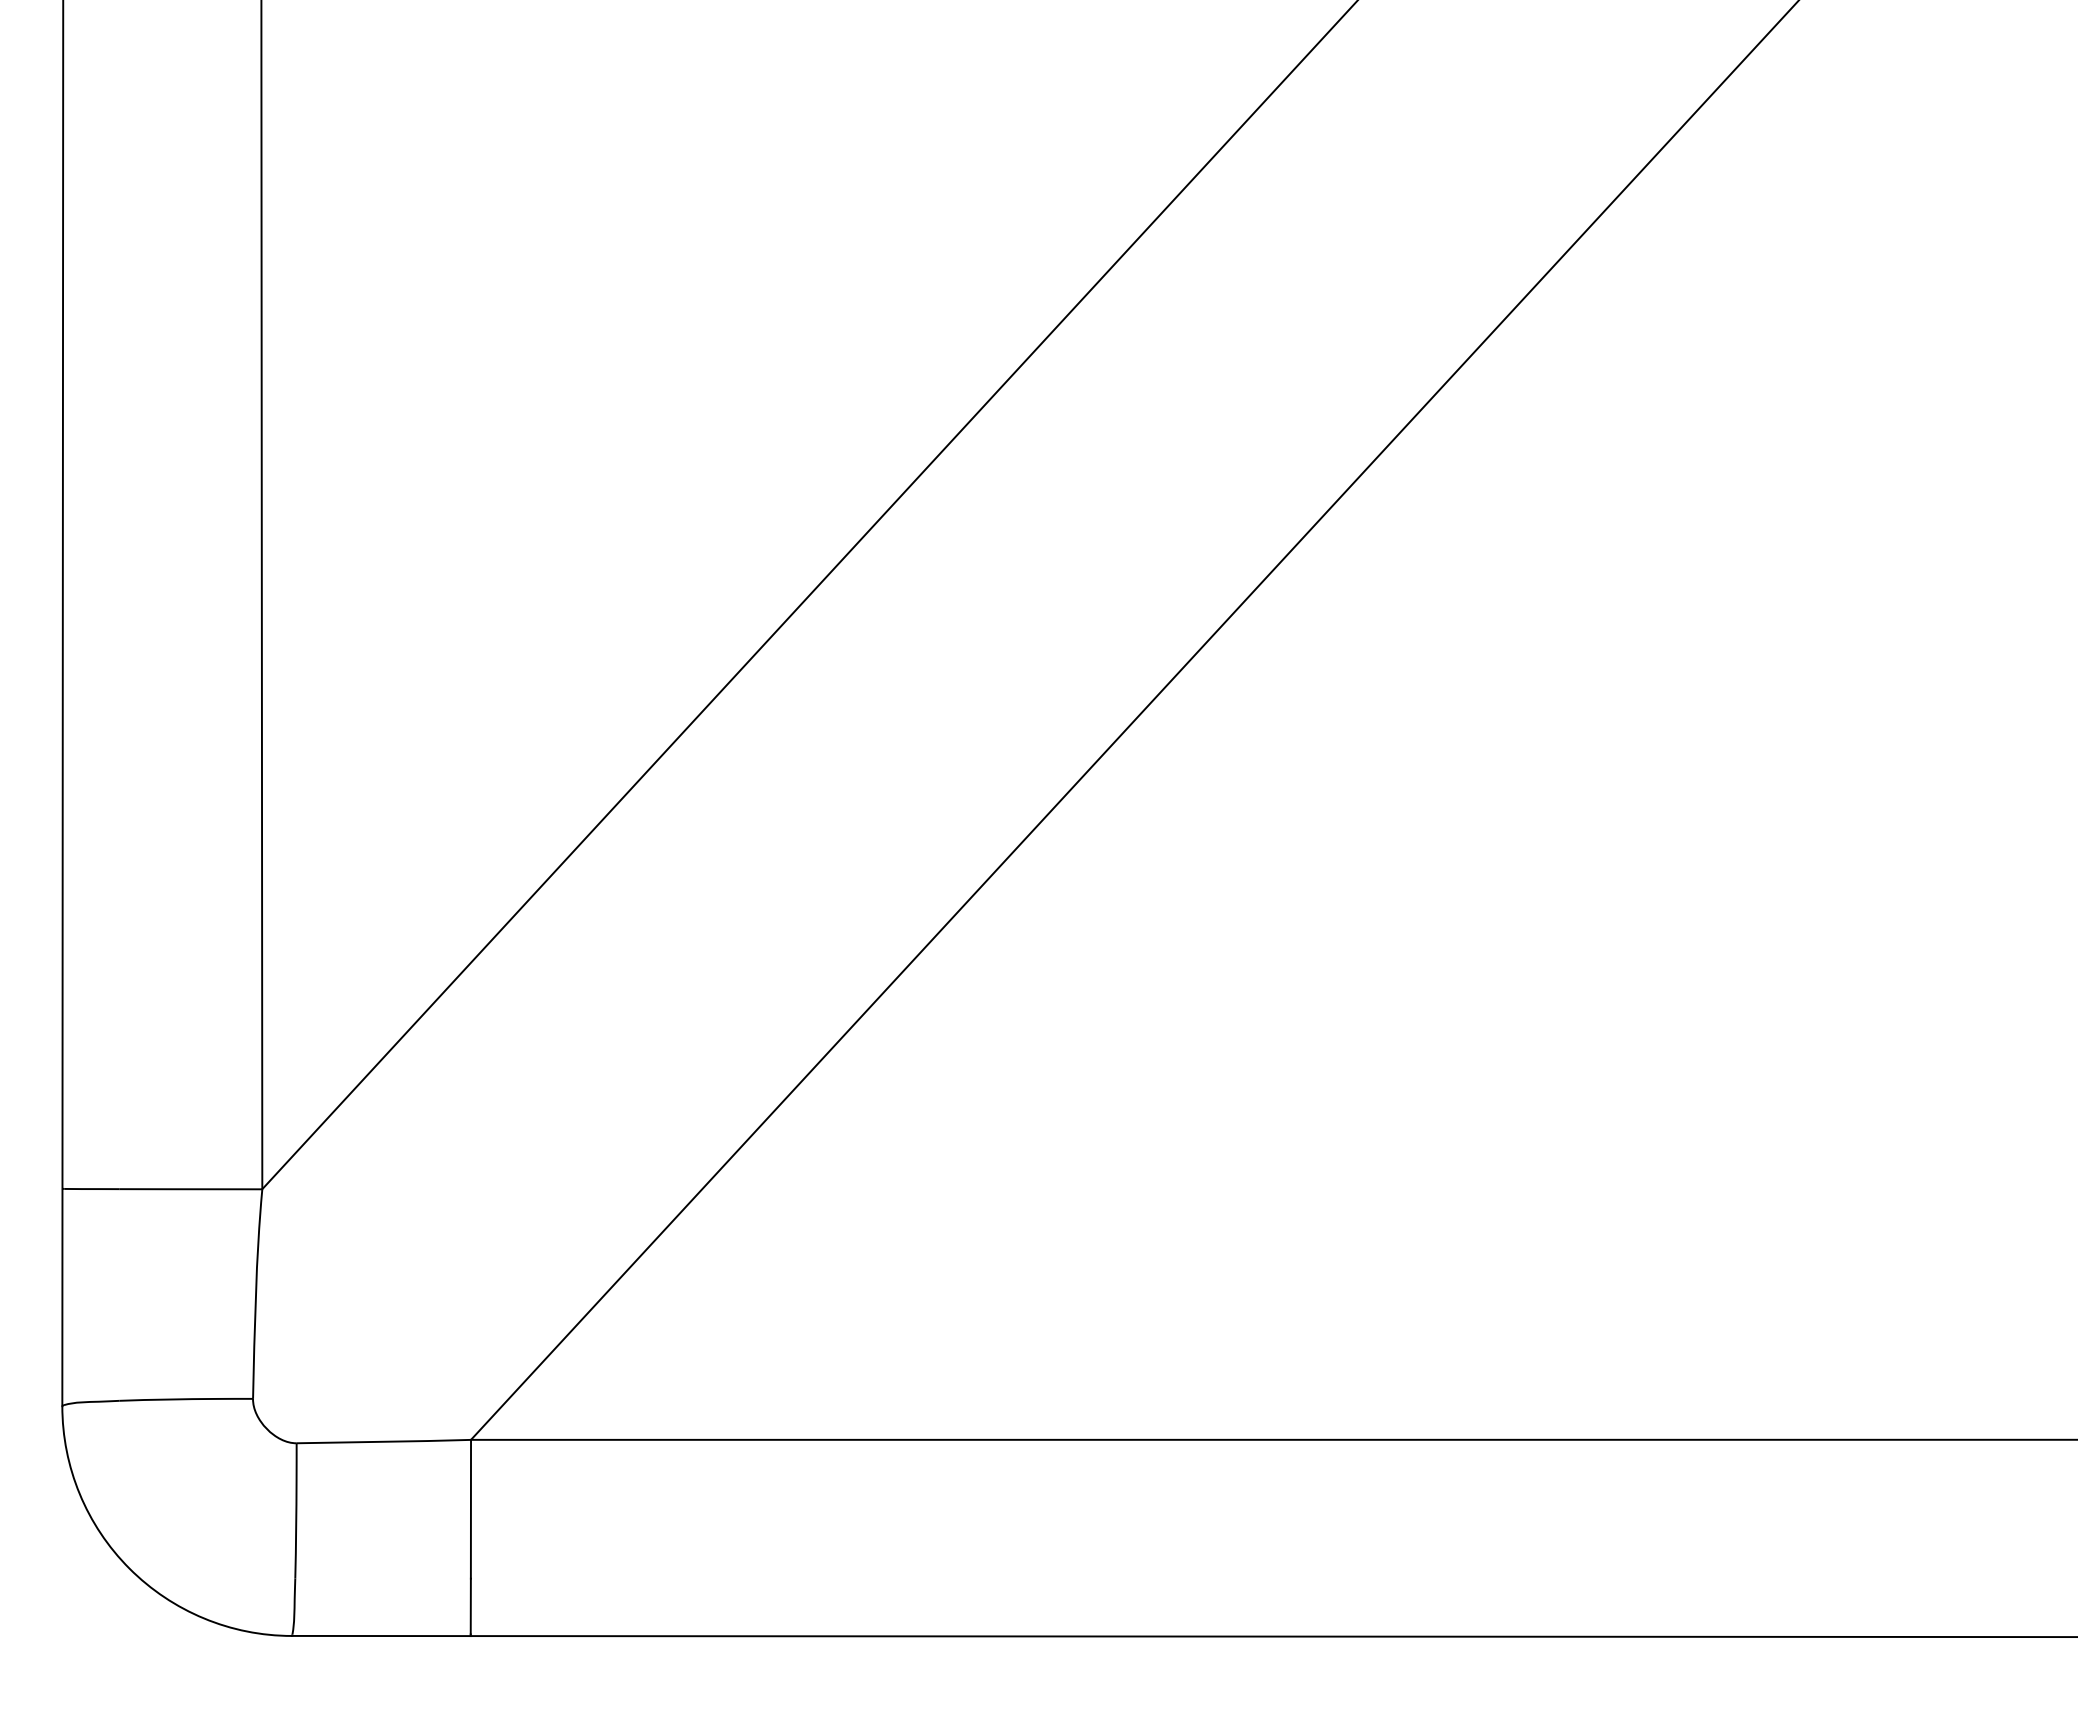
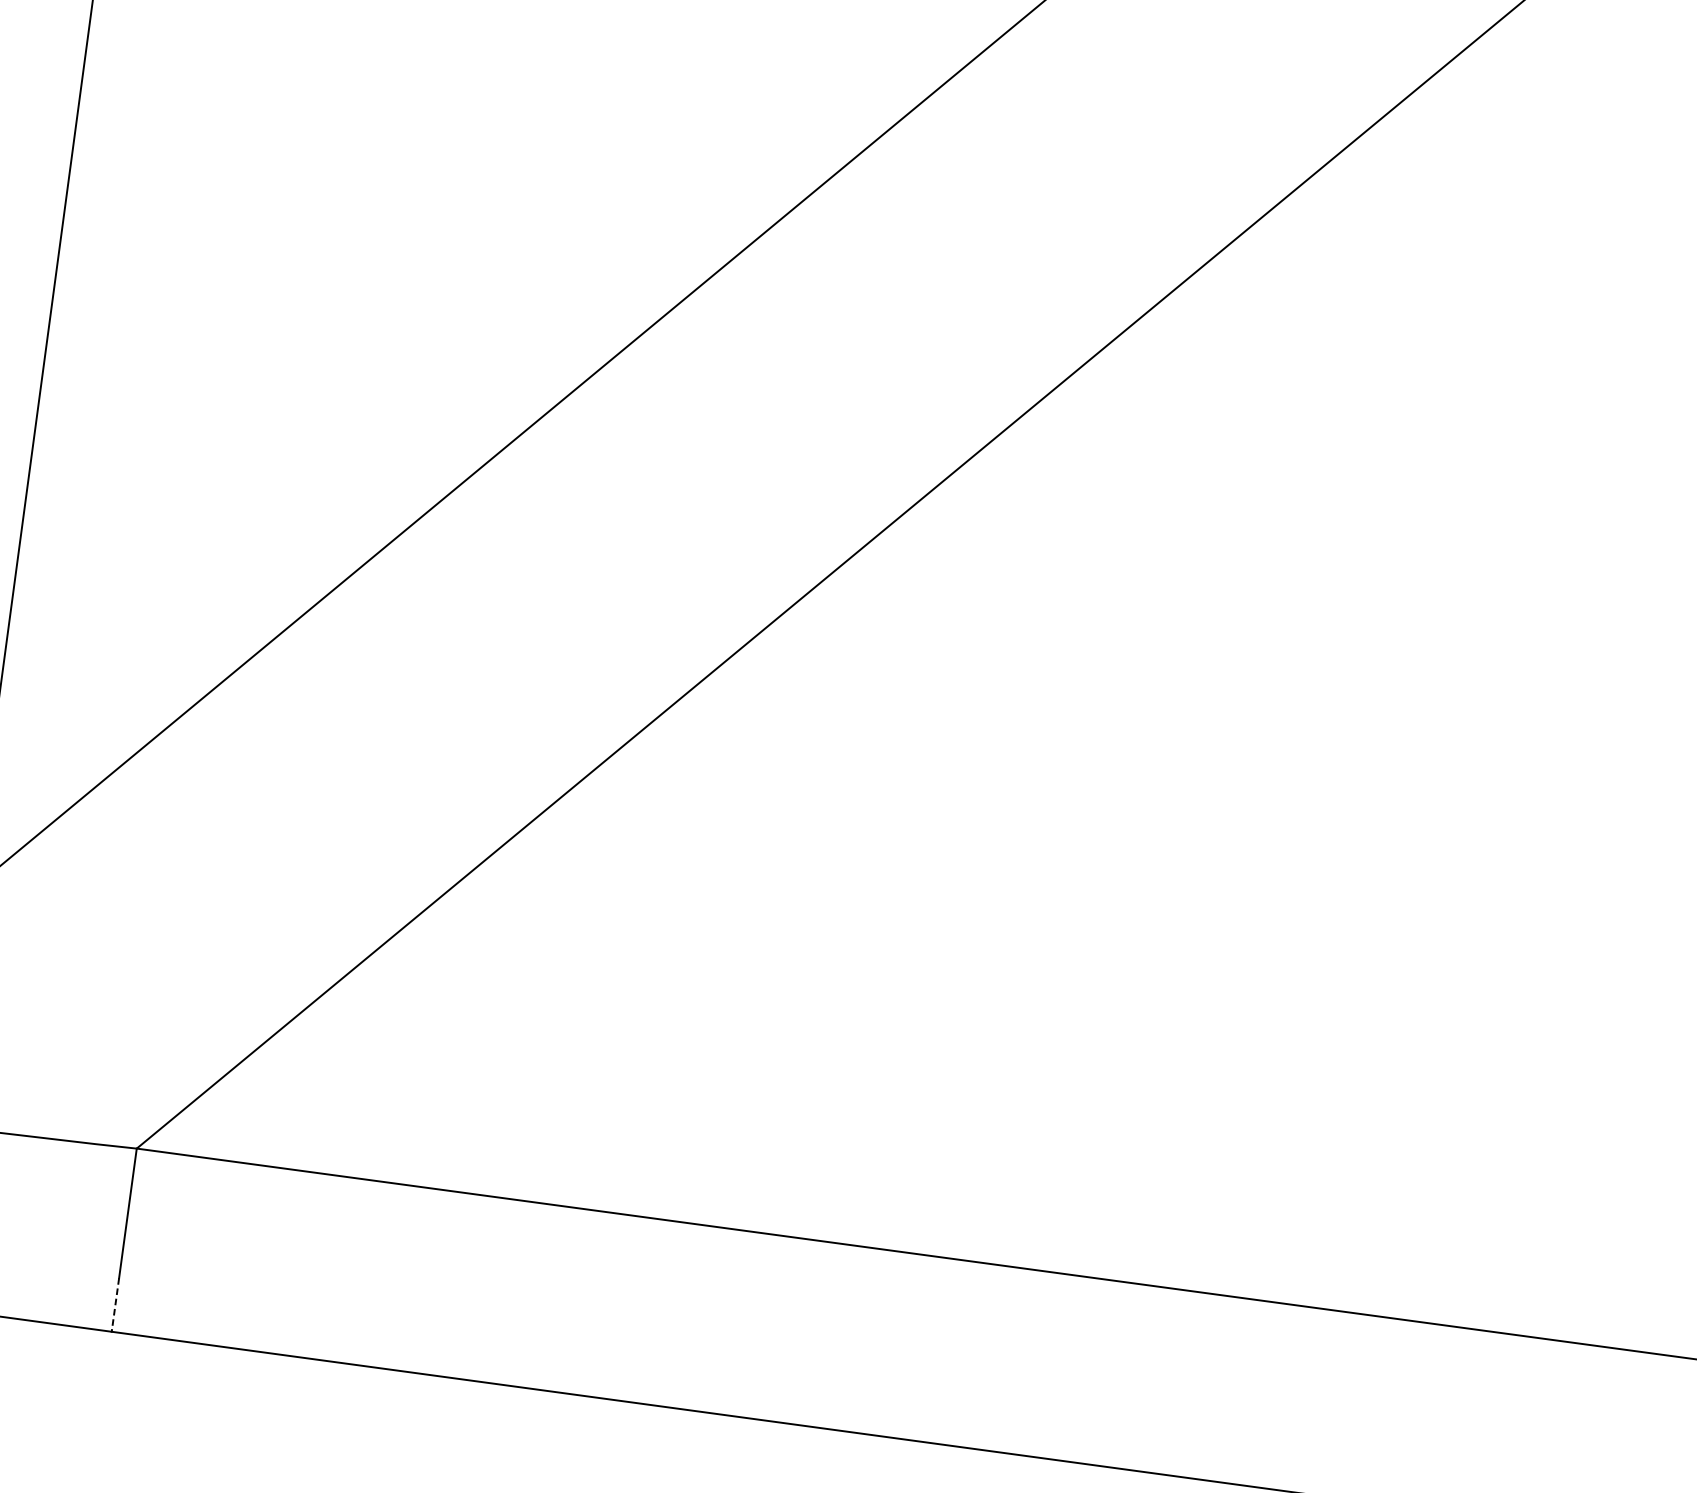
line: (470, 1606) -> (115, 1304), solid -> dashed

